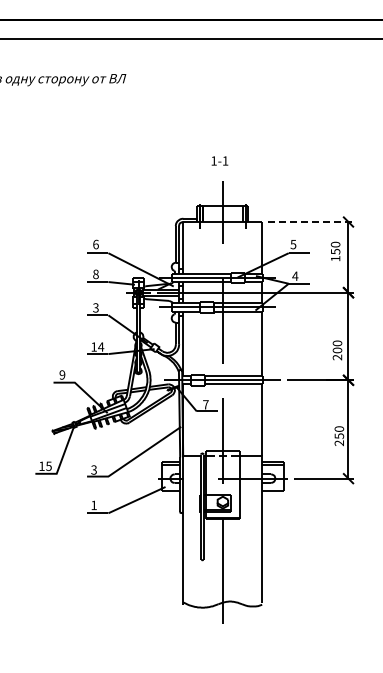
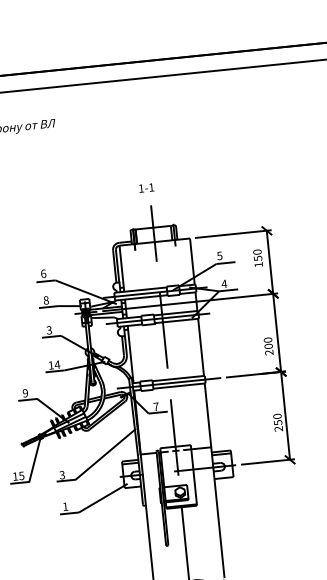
line: (310, 221) -> (232, 233), dashed -> solid

